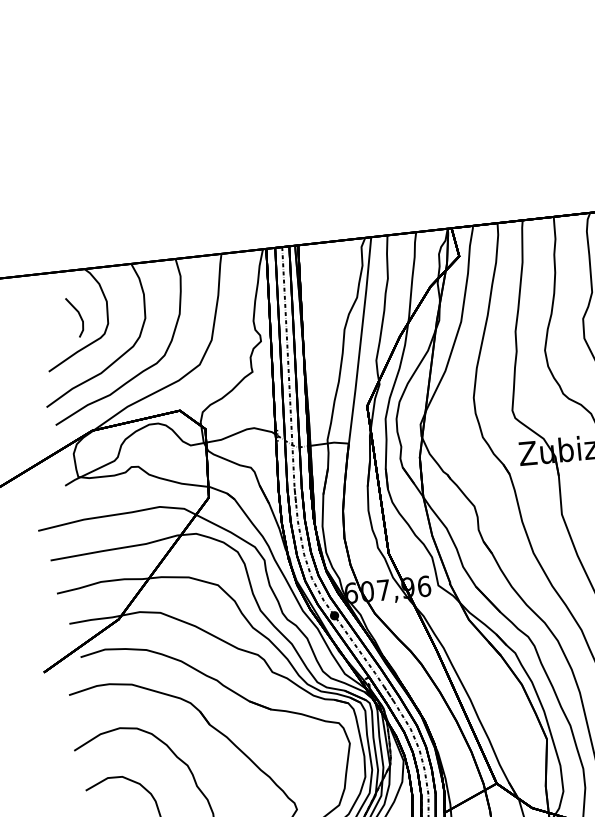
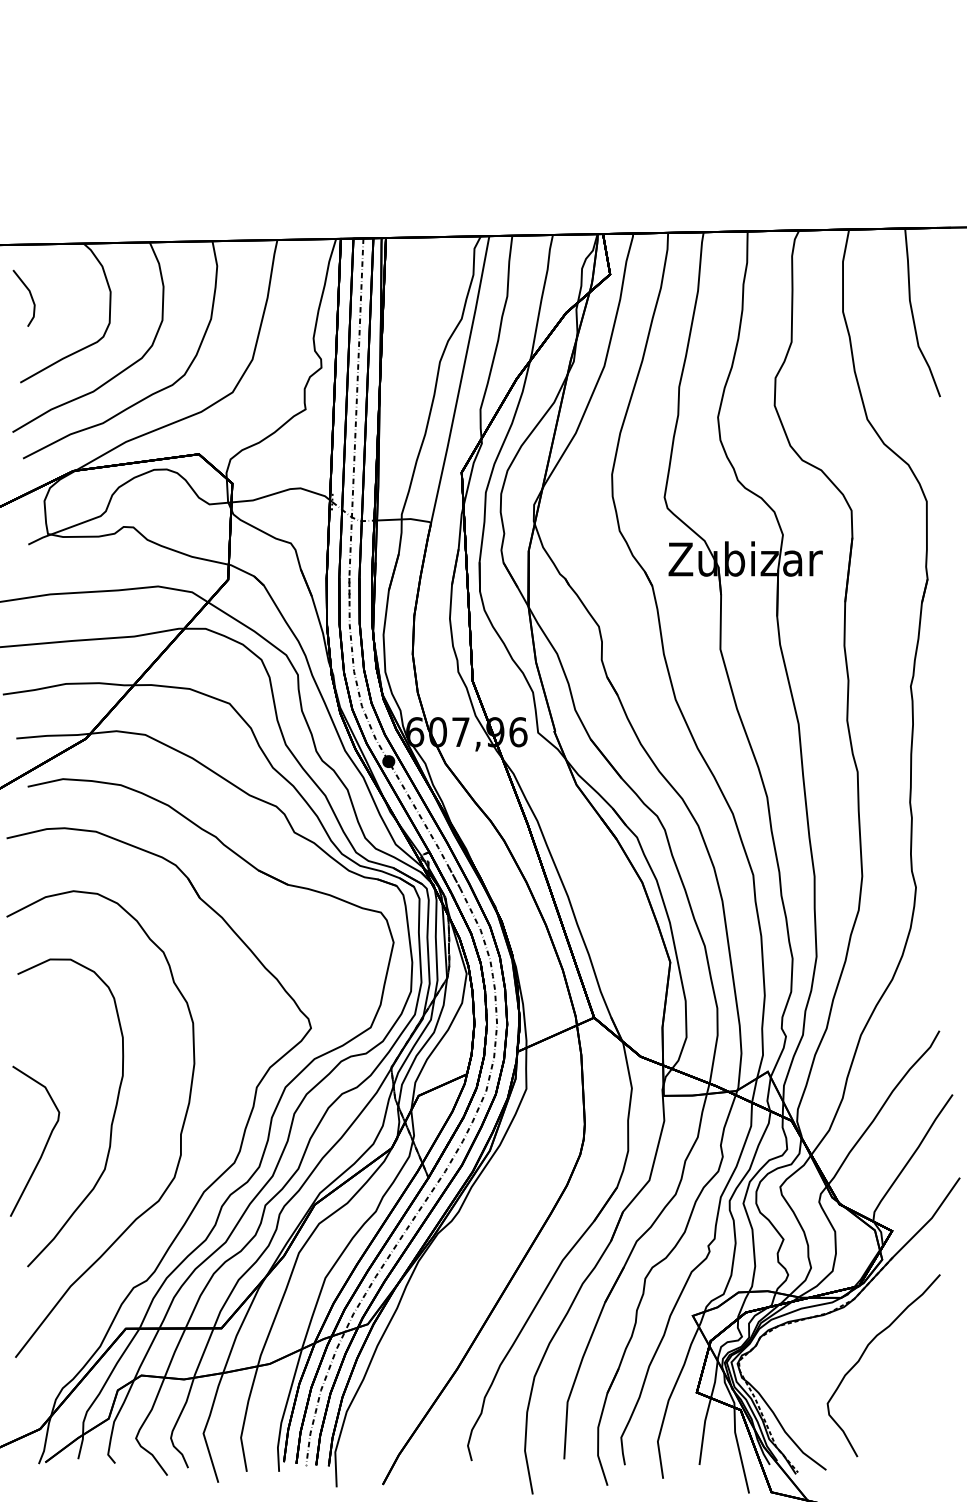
line: (78, 314) -> (29, 294), moved

